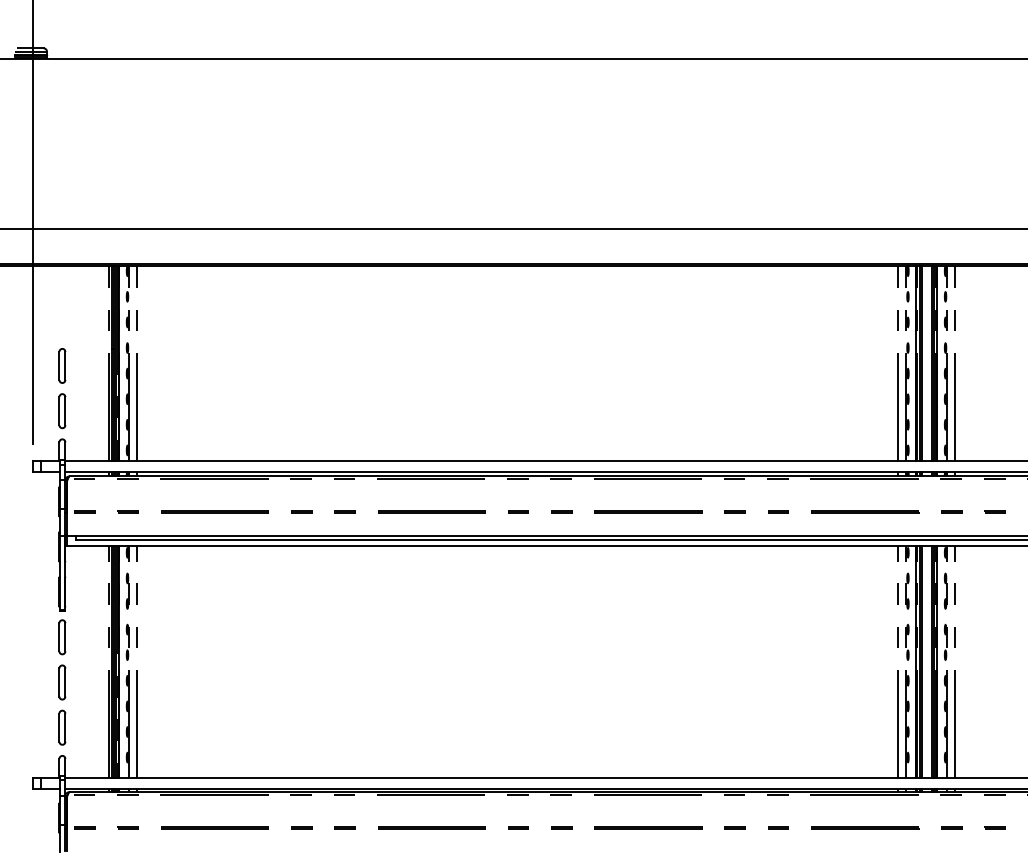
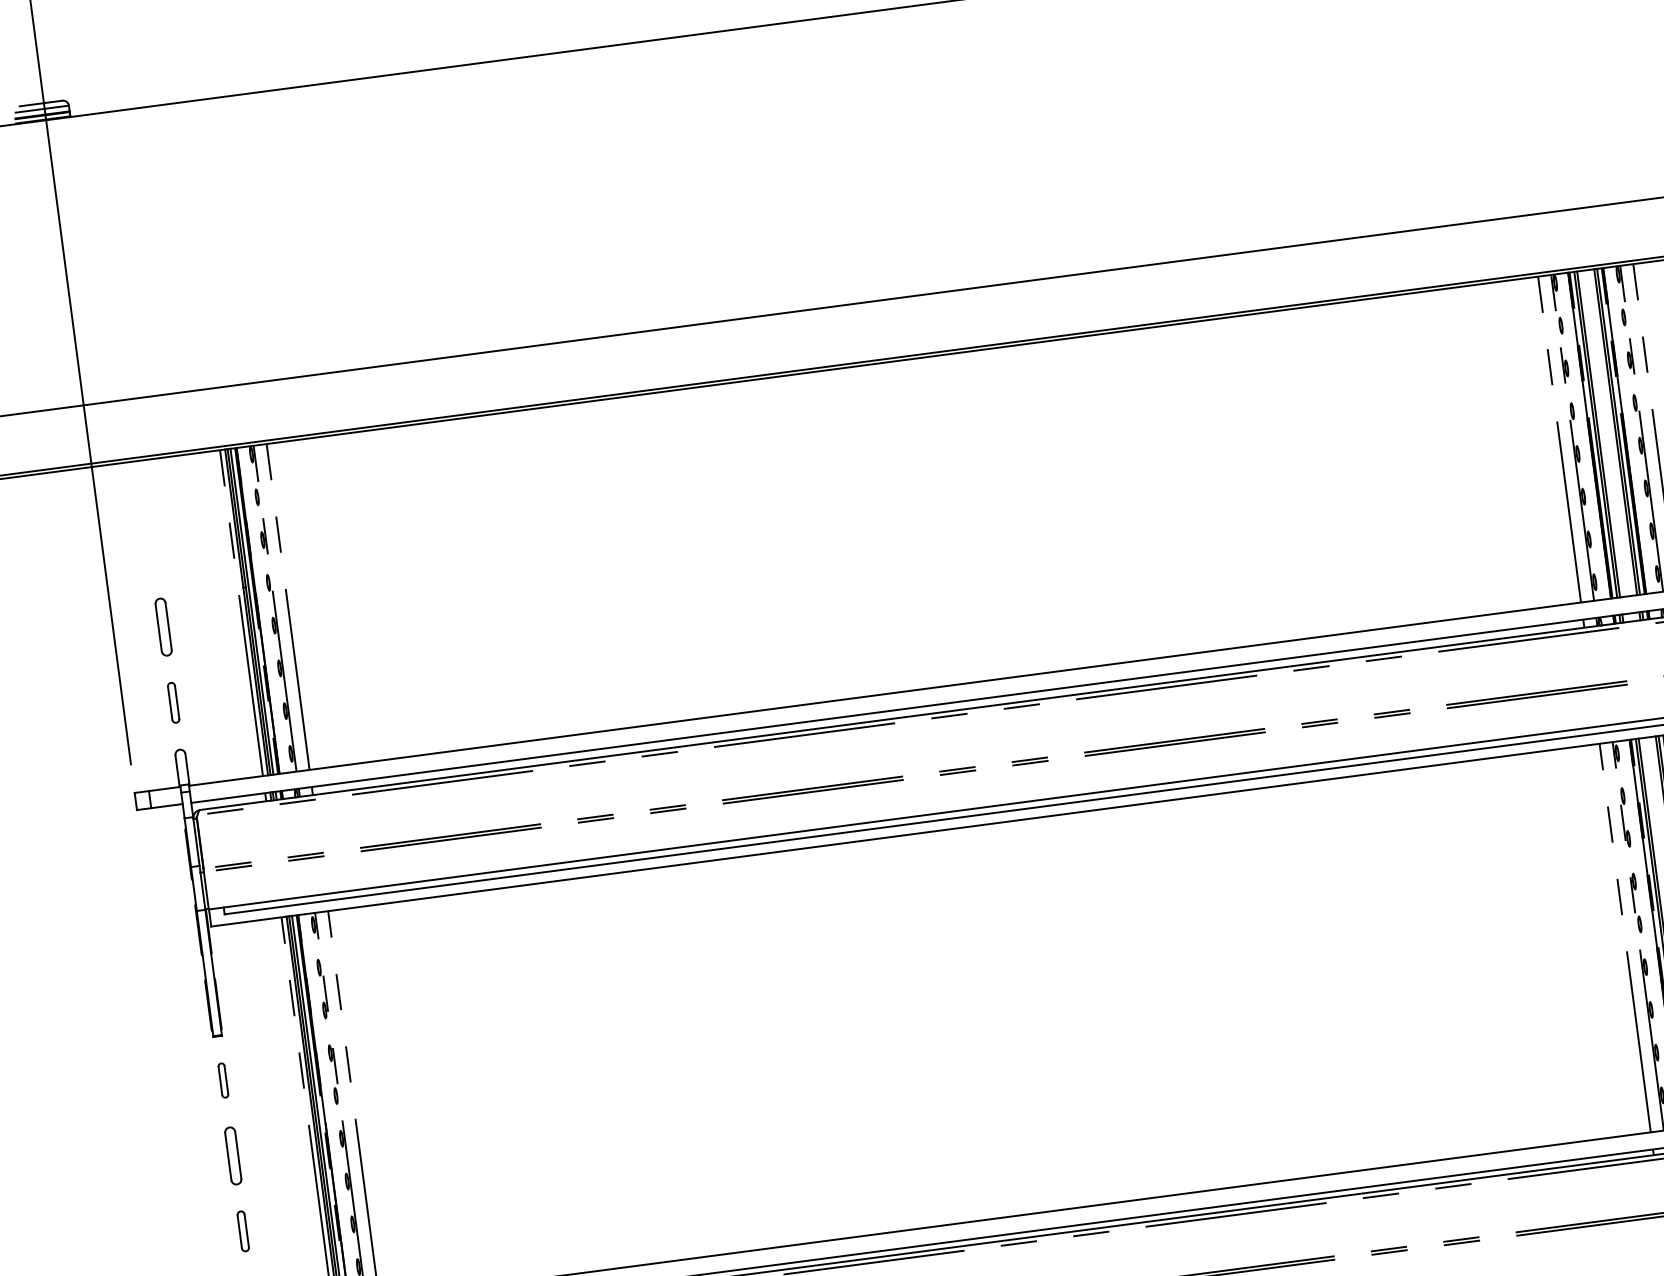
part: (62, 411) -> (173, 703), size x0.7
part: (62, 637) -> (223, 1080), size x0.6
part: (62, 727) -> (243, 1231), size x0.7

